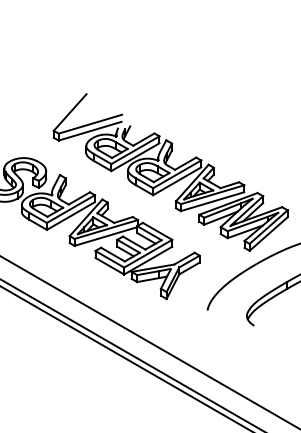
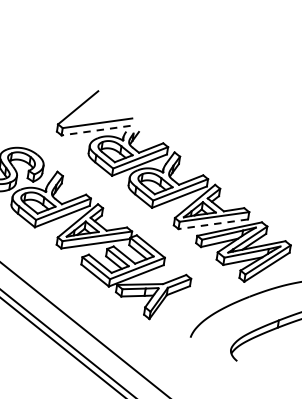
line: (90, 131) -> (96, 130), solid -> dashed
line: (212, 201) -> (213, 224), solid -> dashed

